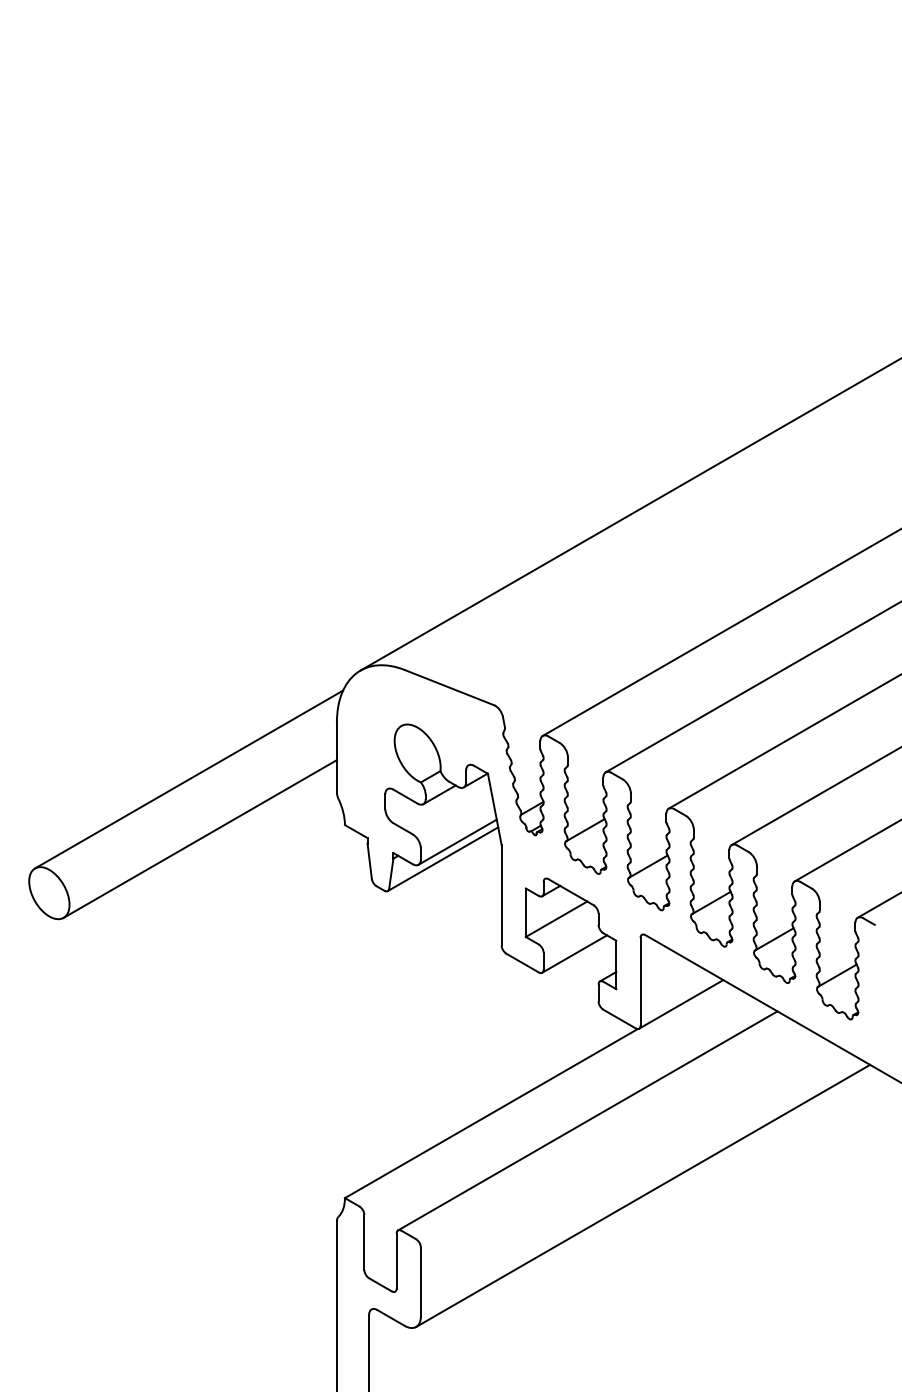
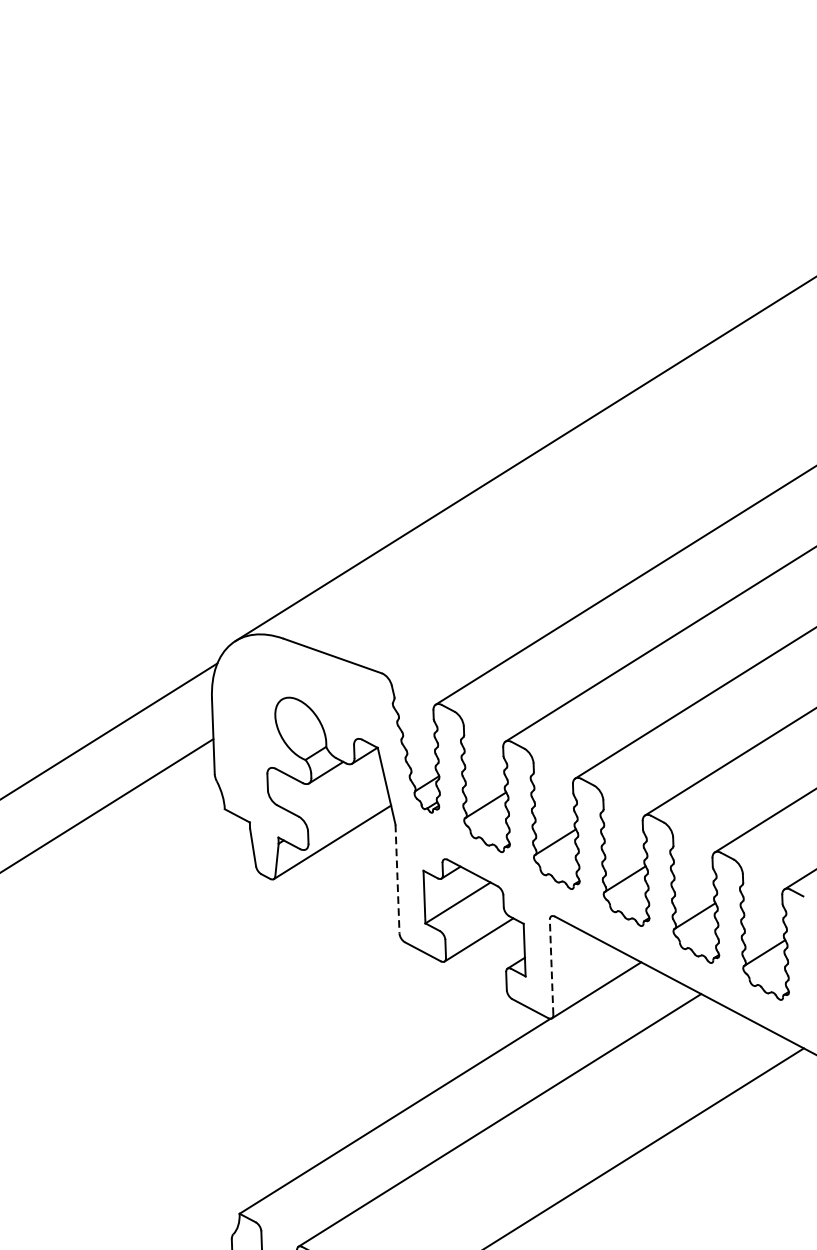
line: (457, 841) -> (347, 822), removed
line: (501, 895) -> (397, 879), solid -> dashed
line: (640, 981) -> (551, 967), solid -> dashed

